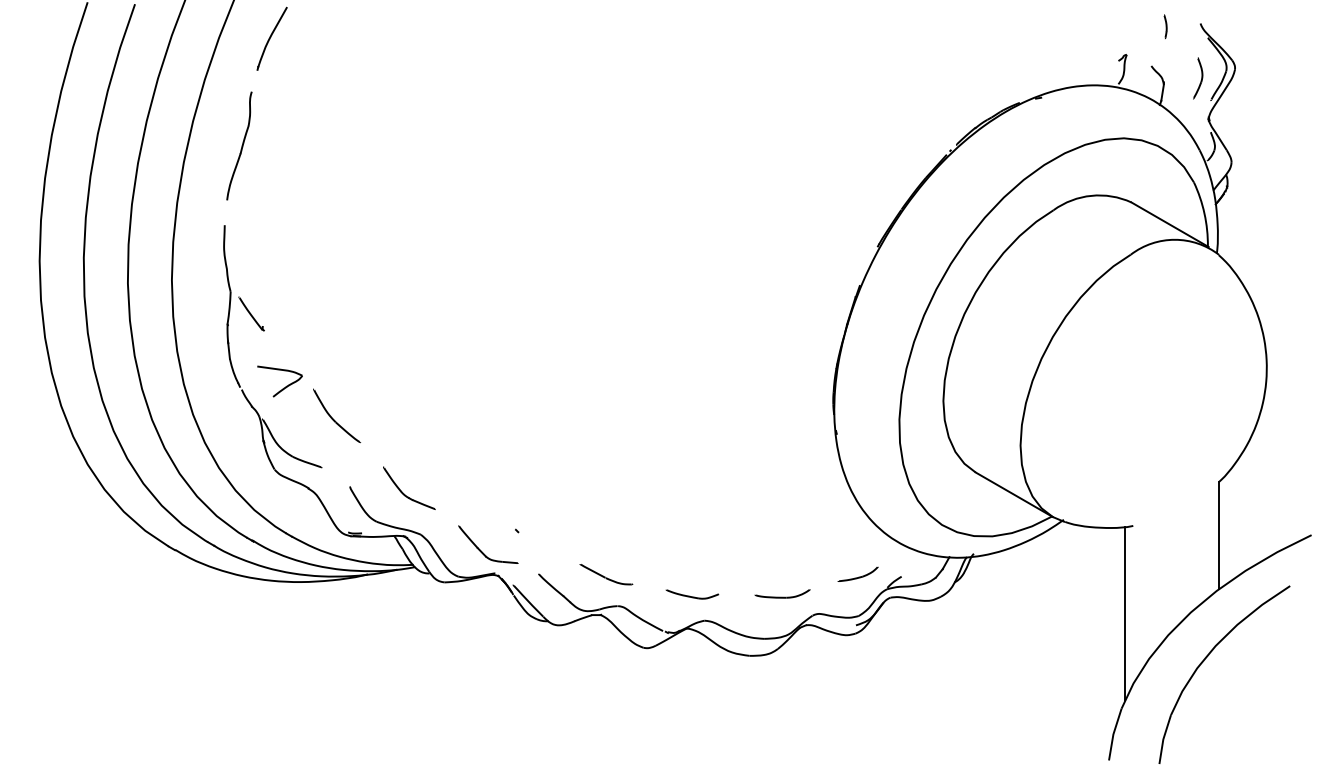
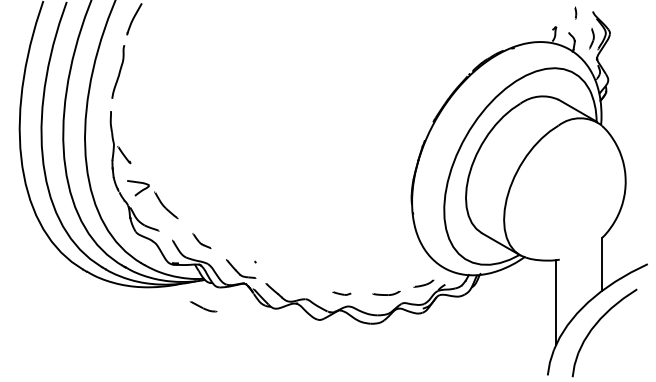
part: (407, 487) -> (201, 240), size x0.7
part: (606, 574) -> (203, 306), moved
part: (691, 594) -> (341, 293), size x0.7

